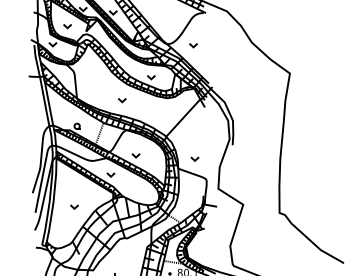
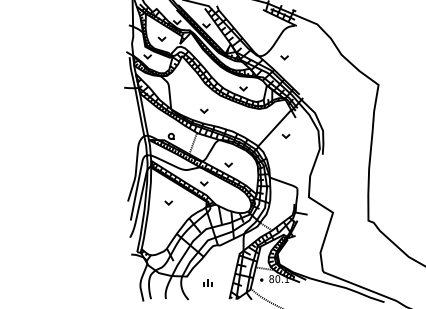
part: (122, 99) -> (204, 110), moved
part: (194, 159) -> (285, 136), moved
part: (74, 206) -> (168, 202), moved

